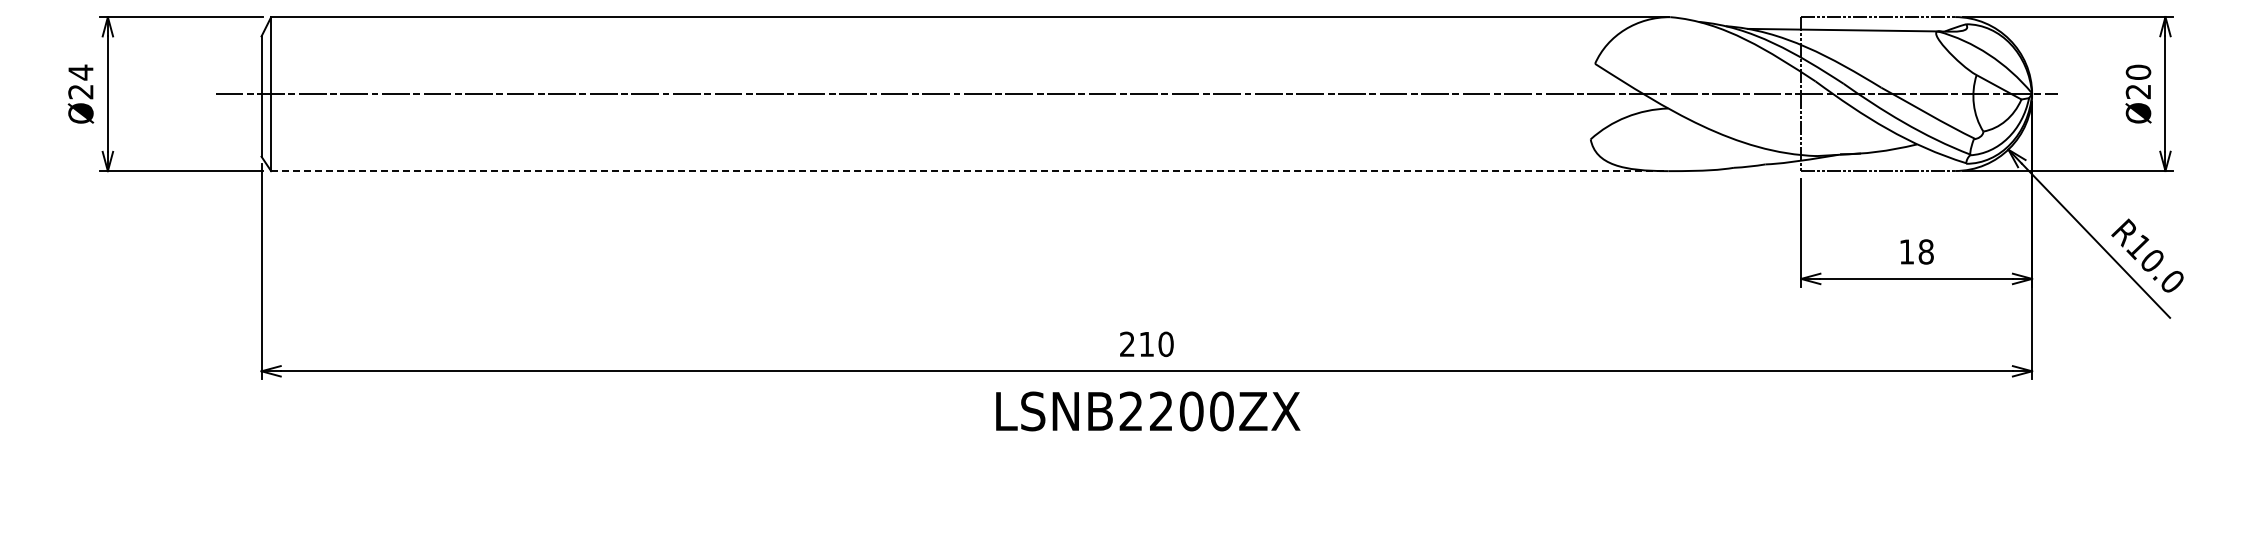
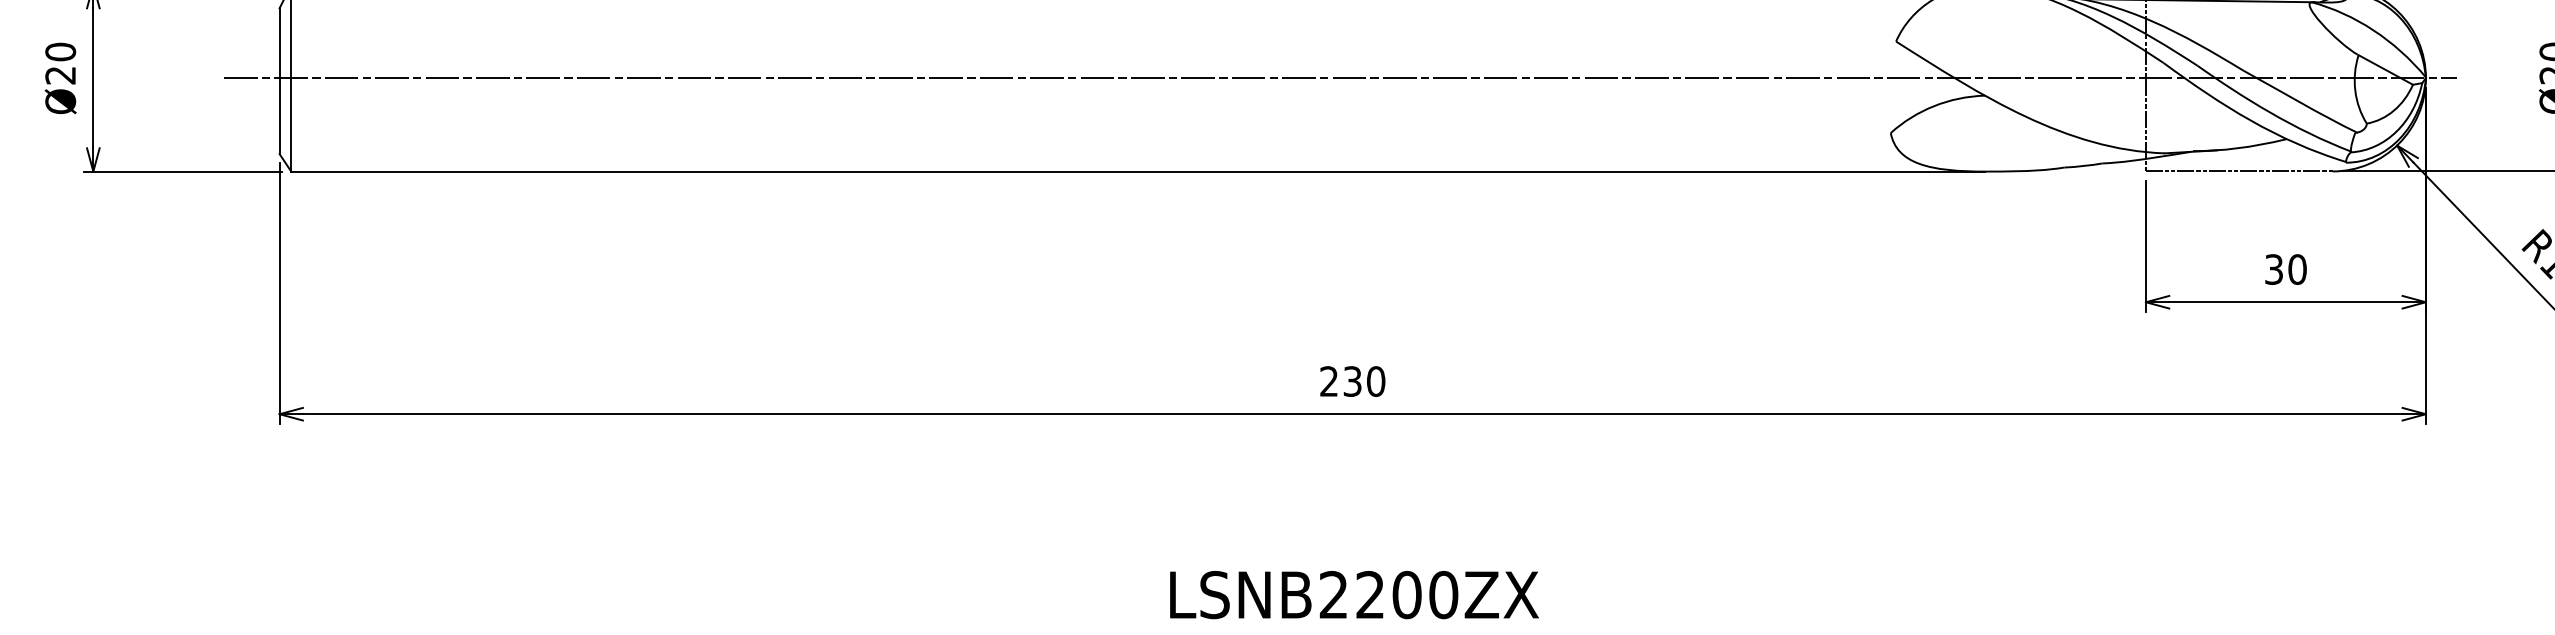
text: (80, 72) -> (60, 52), Ø24 -> Ø20
line: (969, 171) -> (1137, 172), dashed -> solid
text: (1916, 251) -> (2285, 268), 18 -> 30
text: (1146, 344) -> (1352, 381), 210 -> 230
text: (1148, 411) -> (1354, 595), moved

